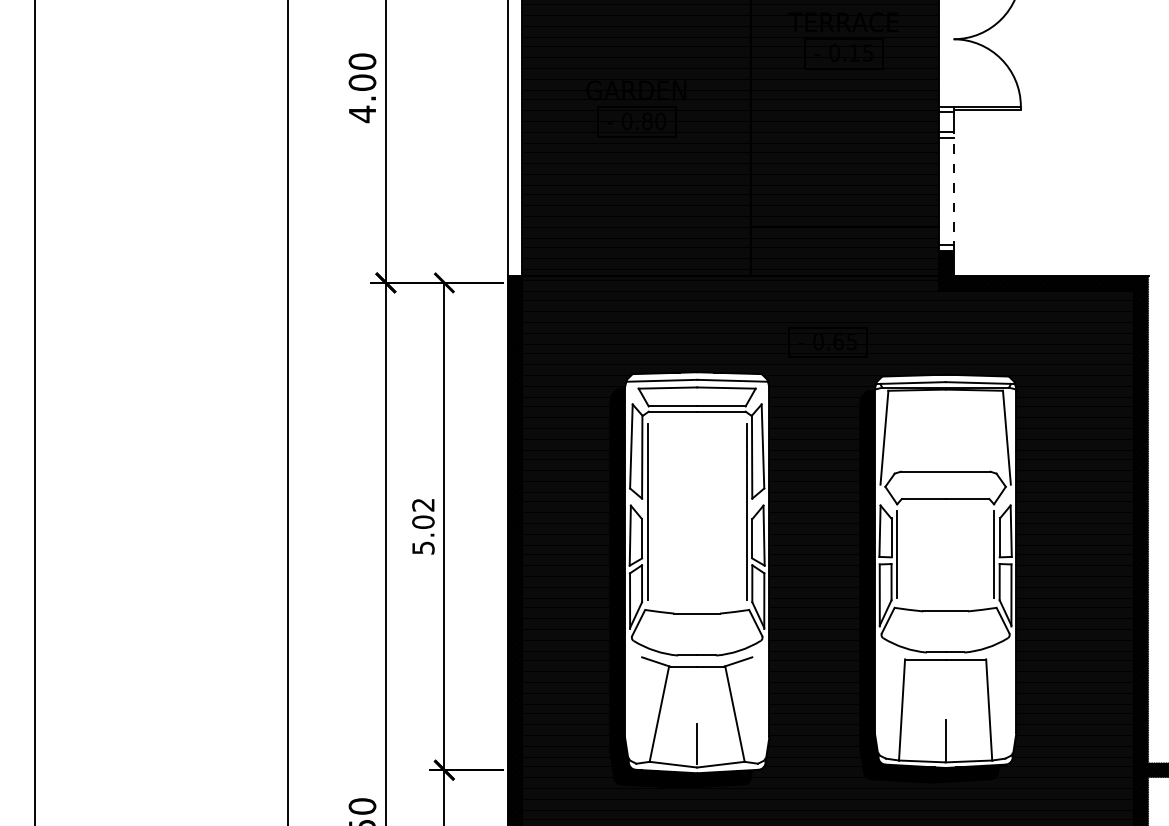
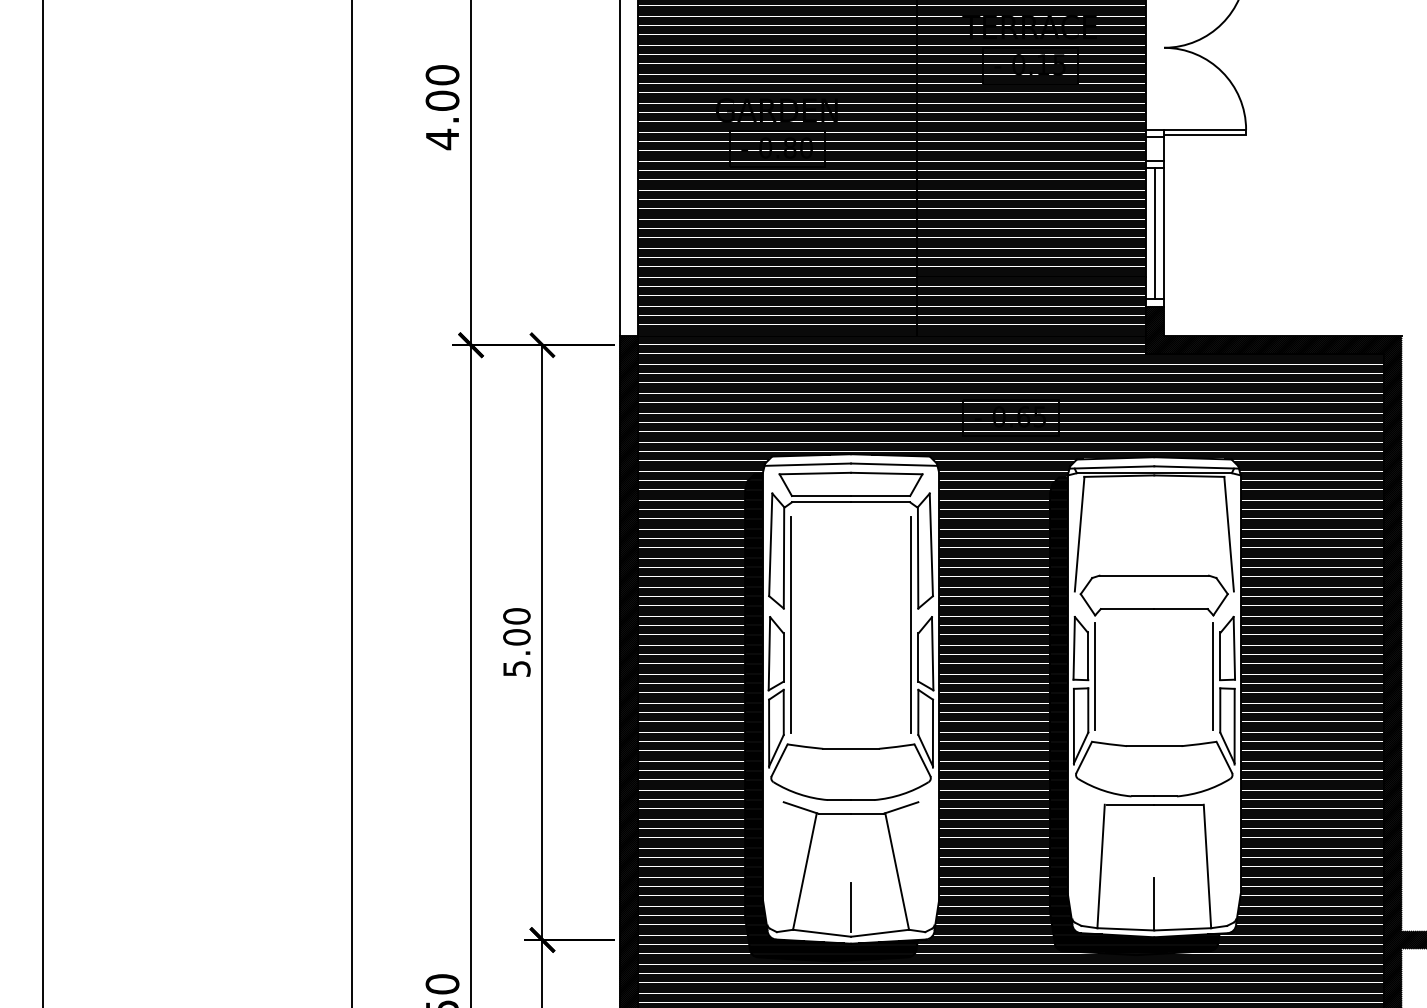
line: (946, 191) -> (1155, 233), added
line: (953, 191) -> (1163, 233), dashed -> solid
text: (423, 504) -> (516, 615), 5.02 -> 5.00

